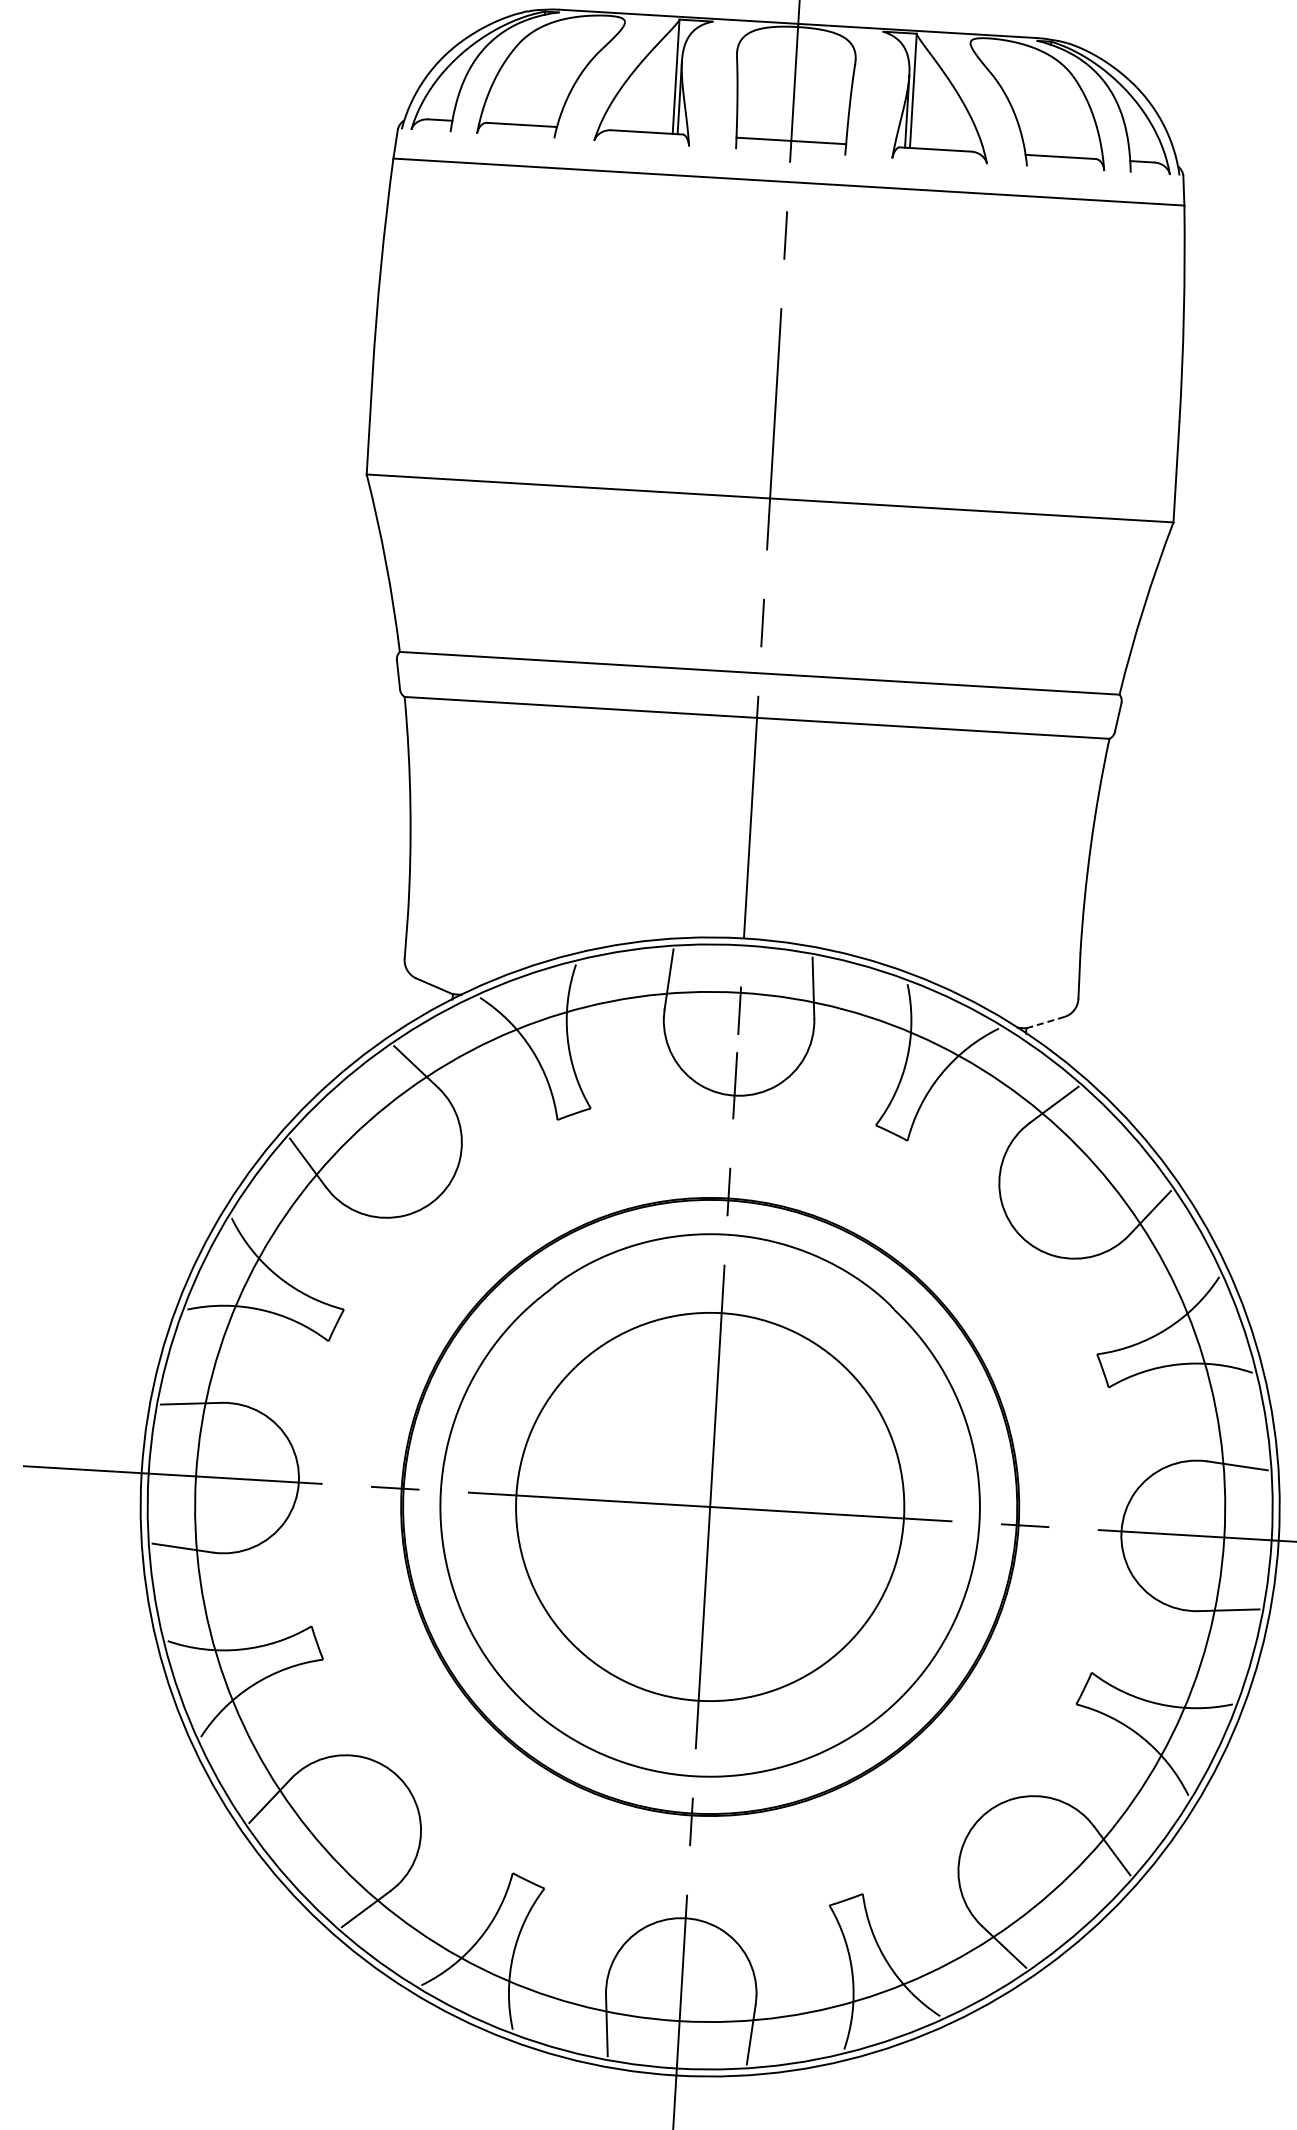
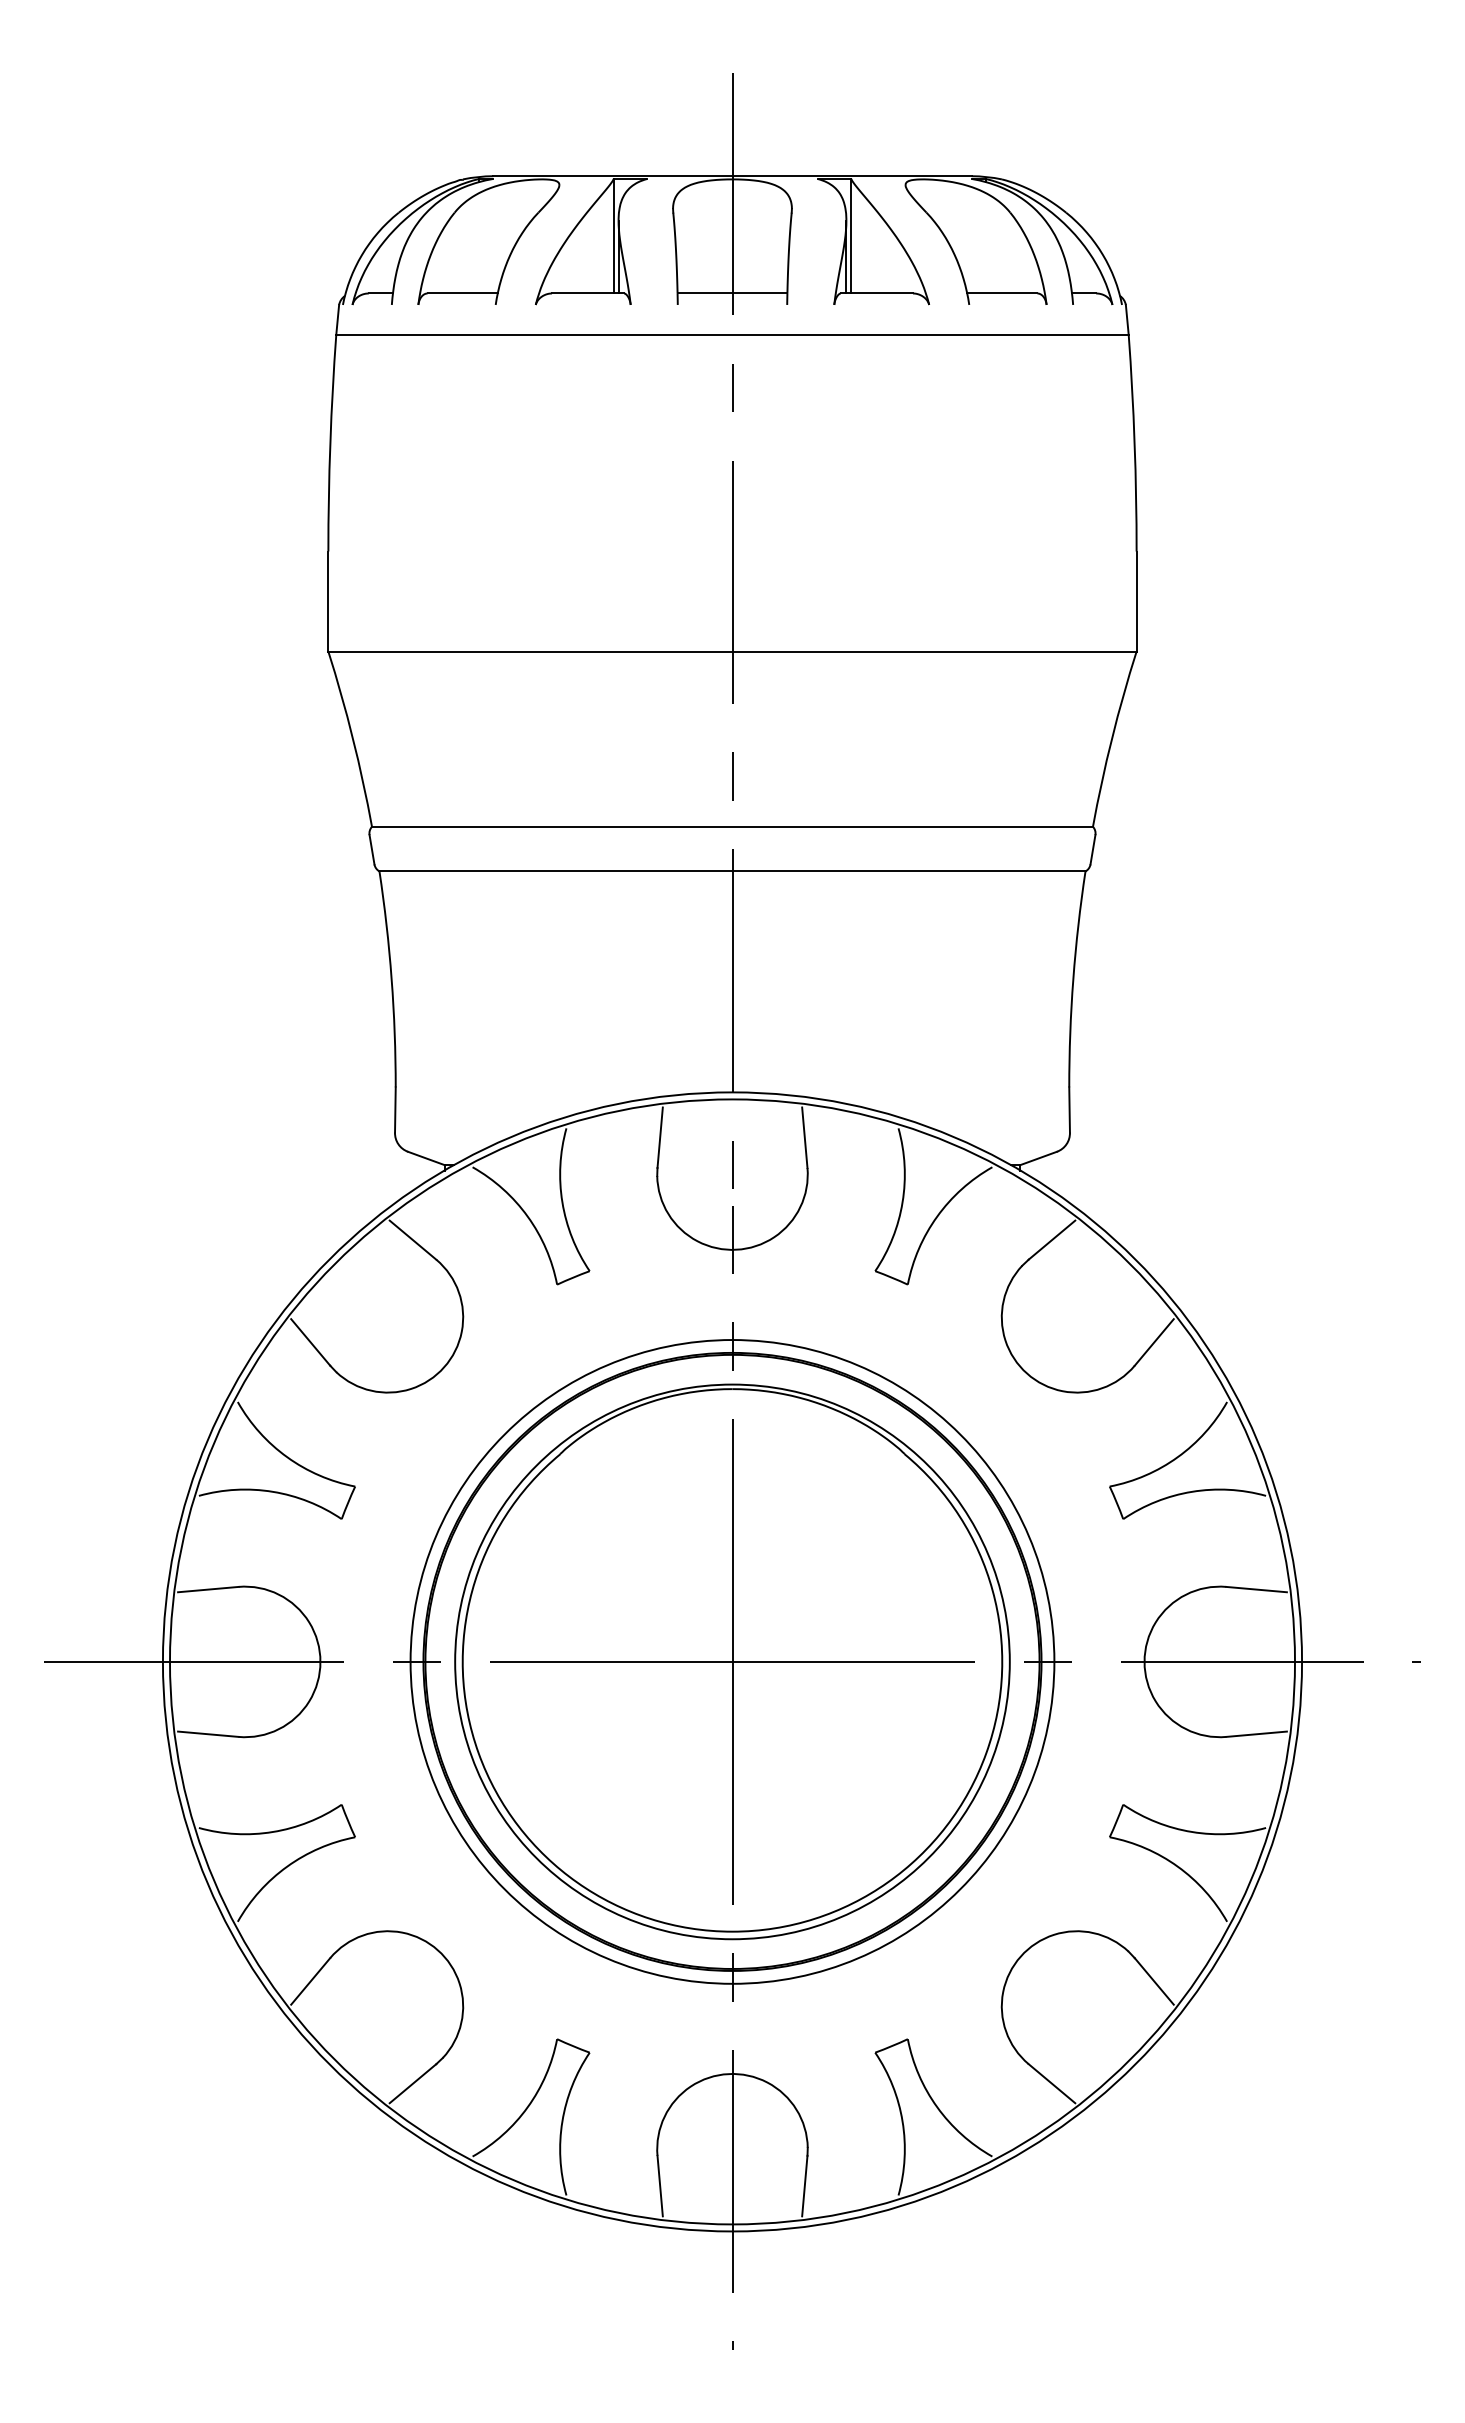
line: (1045, 1022) -> (1038, 1158), dashed -> solid
circle: (710, 1506) -> (732, 1661), size x0.62
circle: (710, 1506) -> (732, 1661), size x1.43

